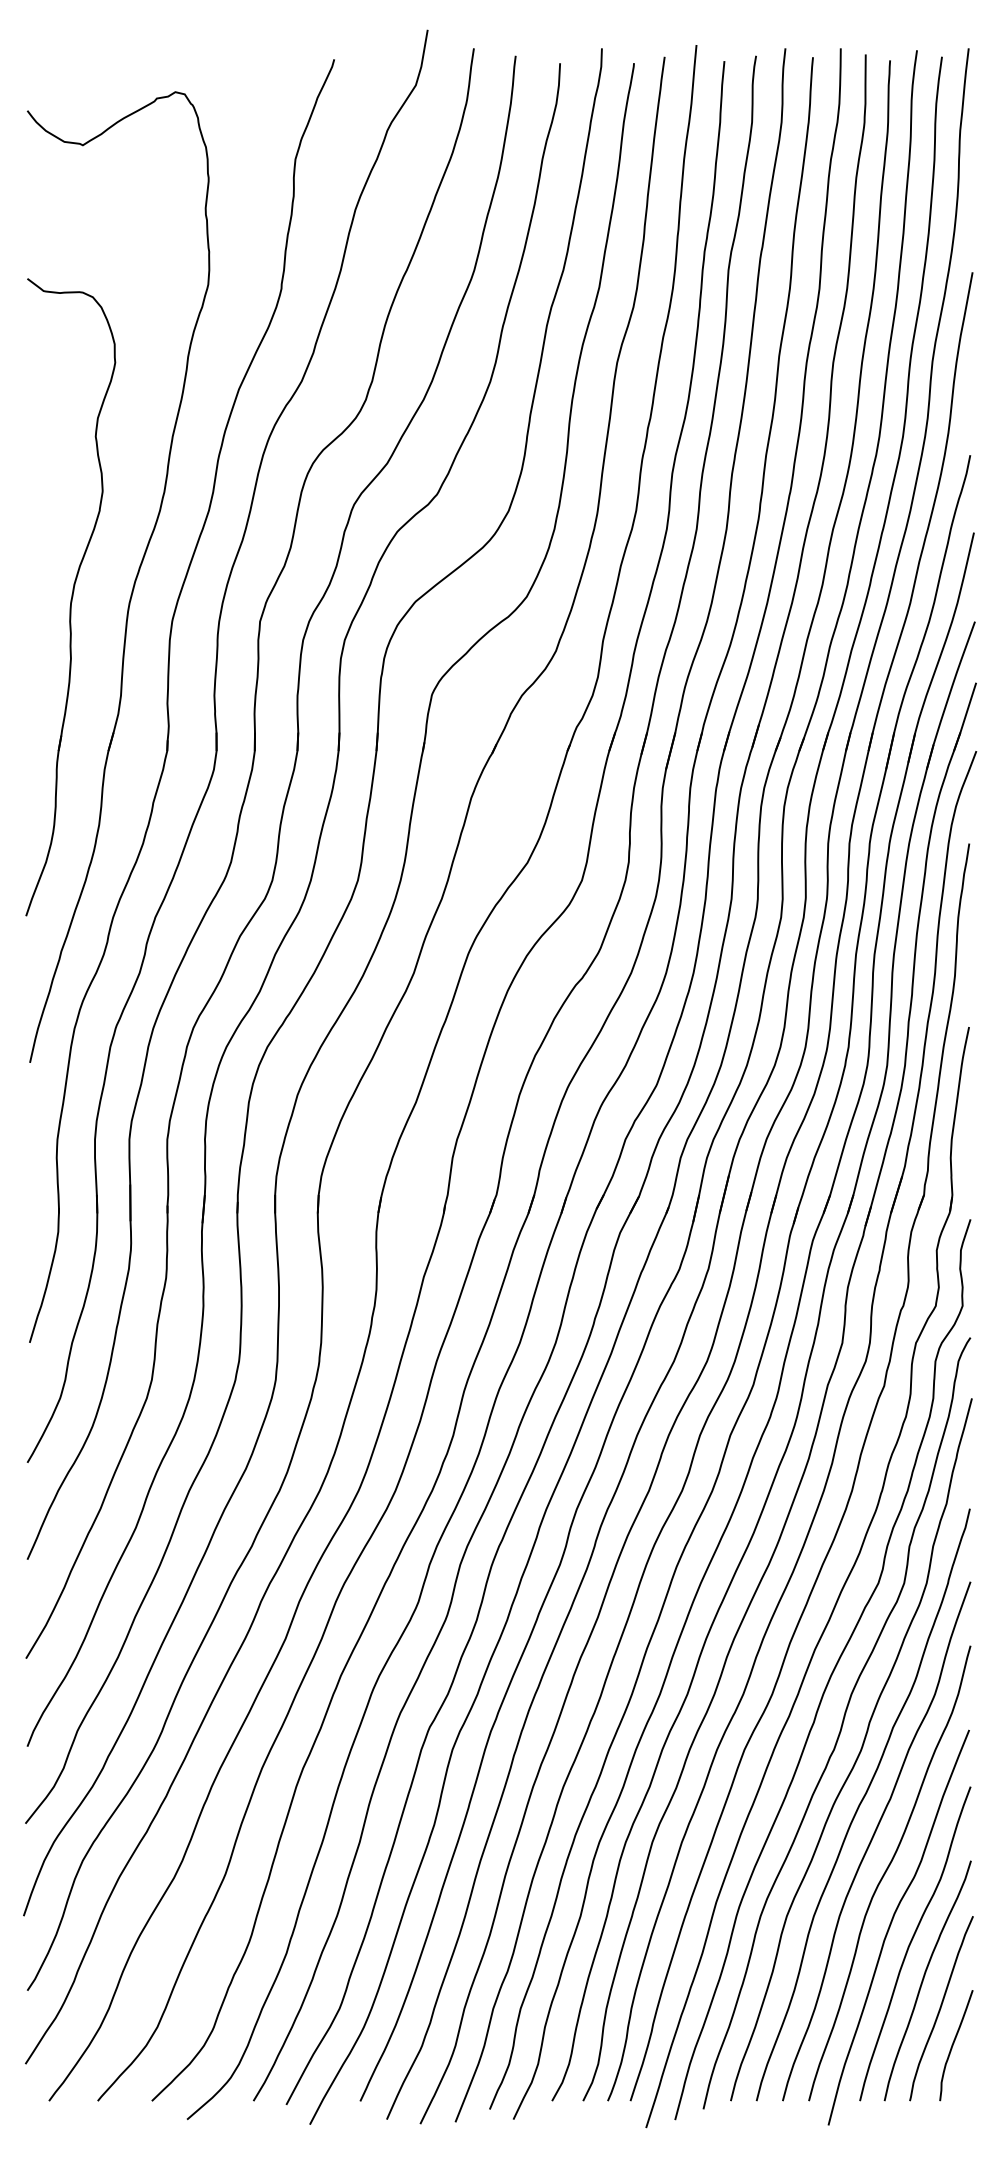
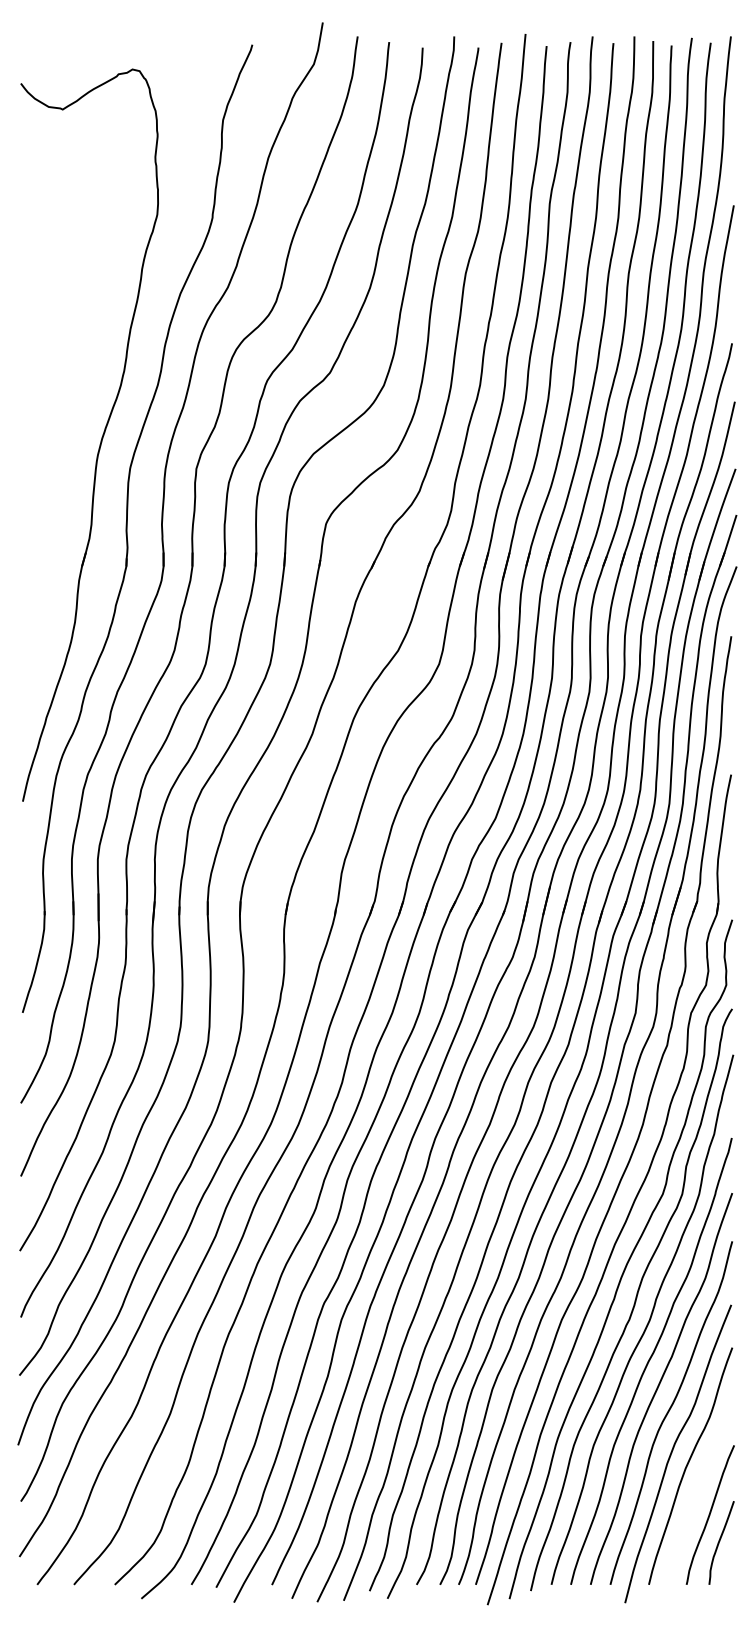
part: (70, 597) -> (53, 450), removed
curve: (924, 1978) -> (697, 1492), removed

